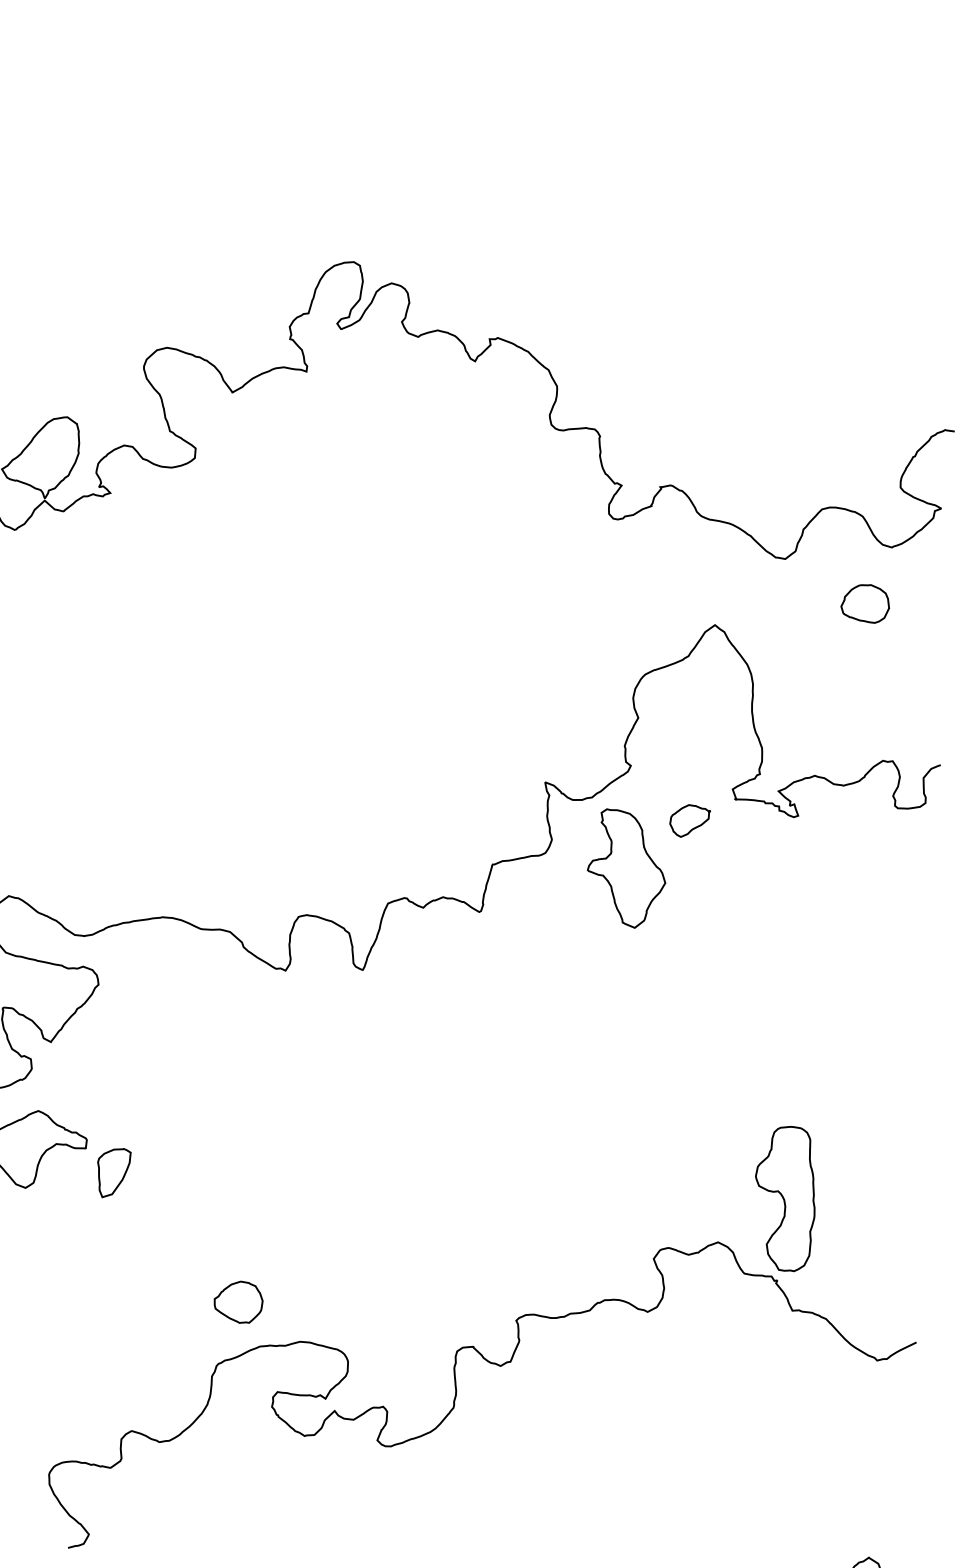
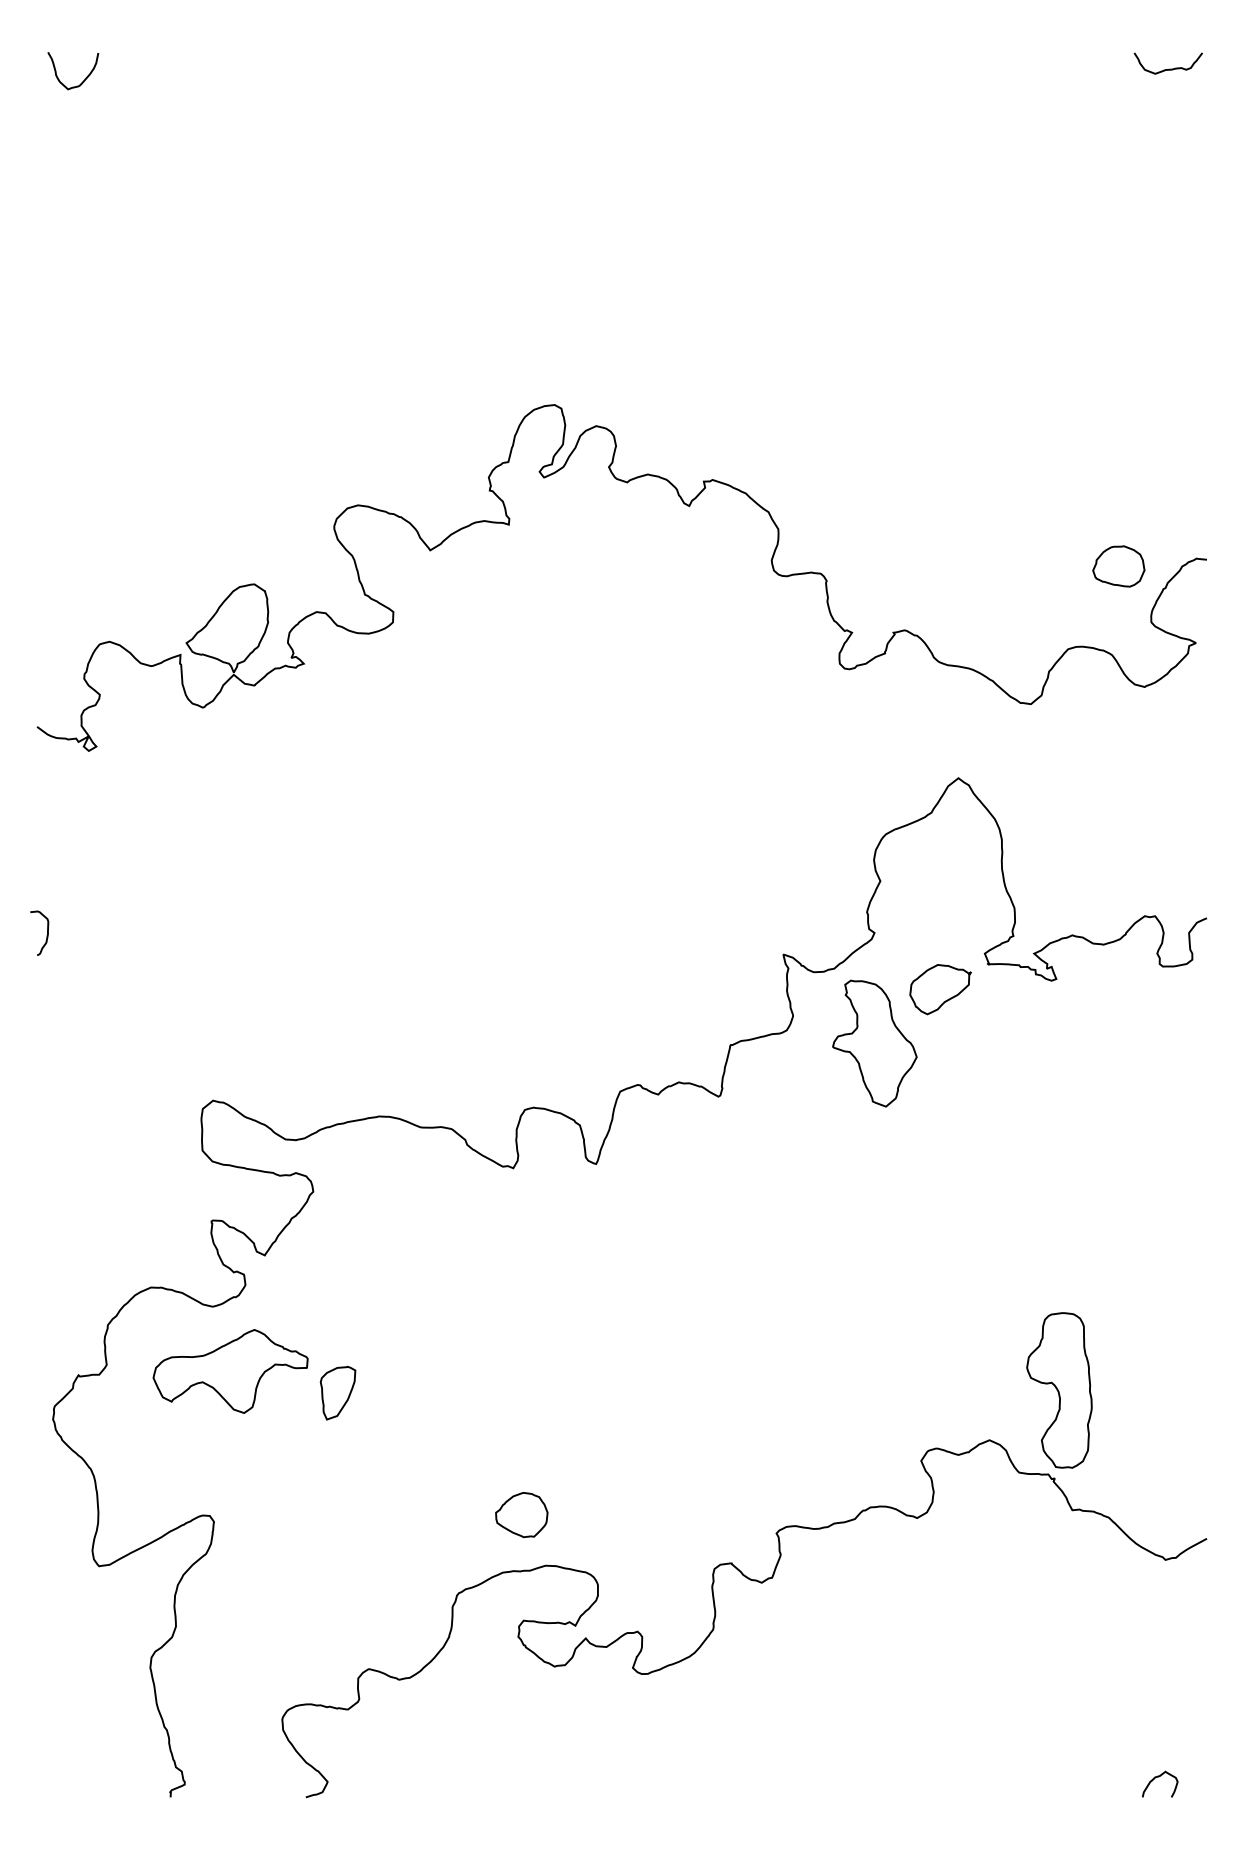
part: (865, 603) -> (1118, 566), moved
part: (690, 821) -> (940, 989), size x1.43
part: (238, 1302) -> (521, 1515), moved

